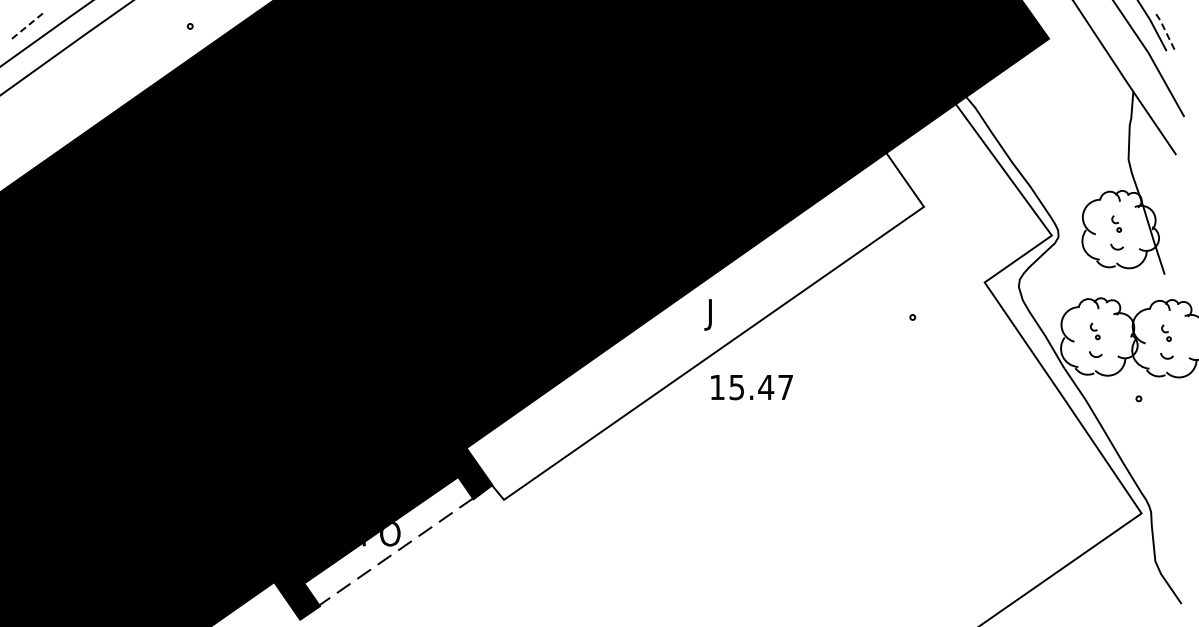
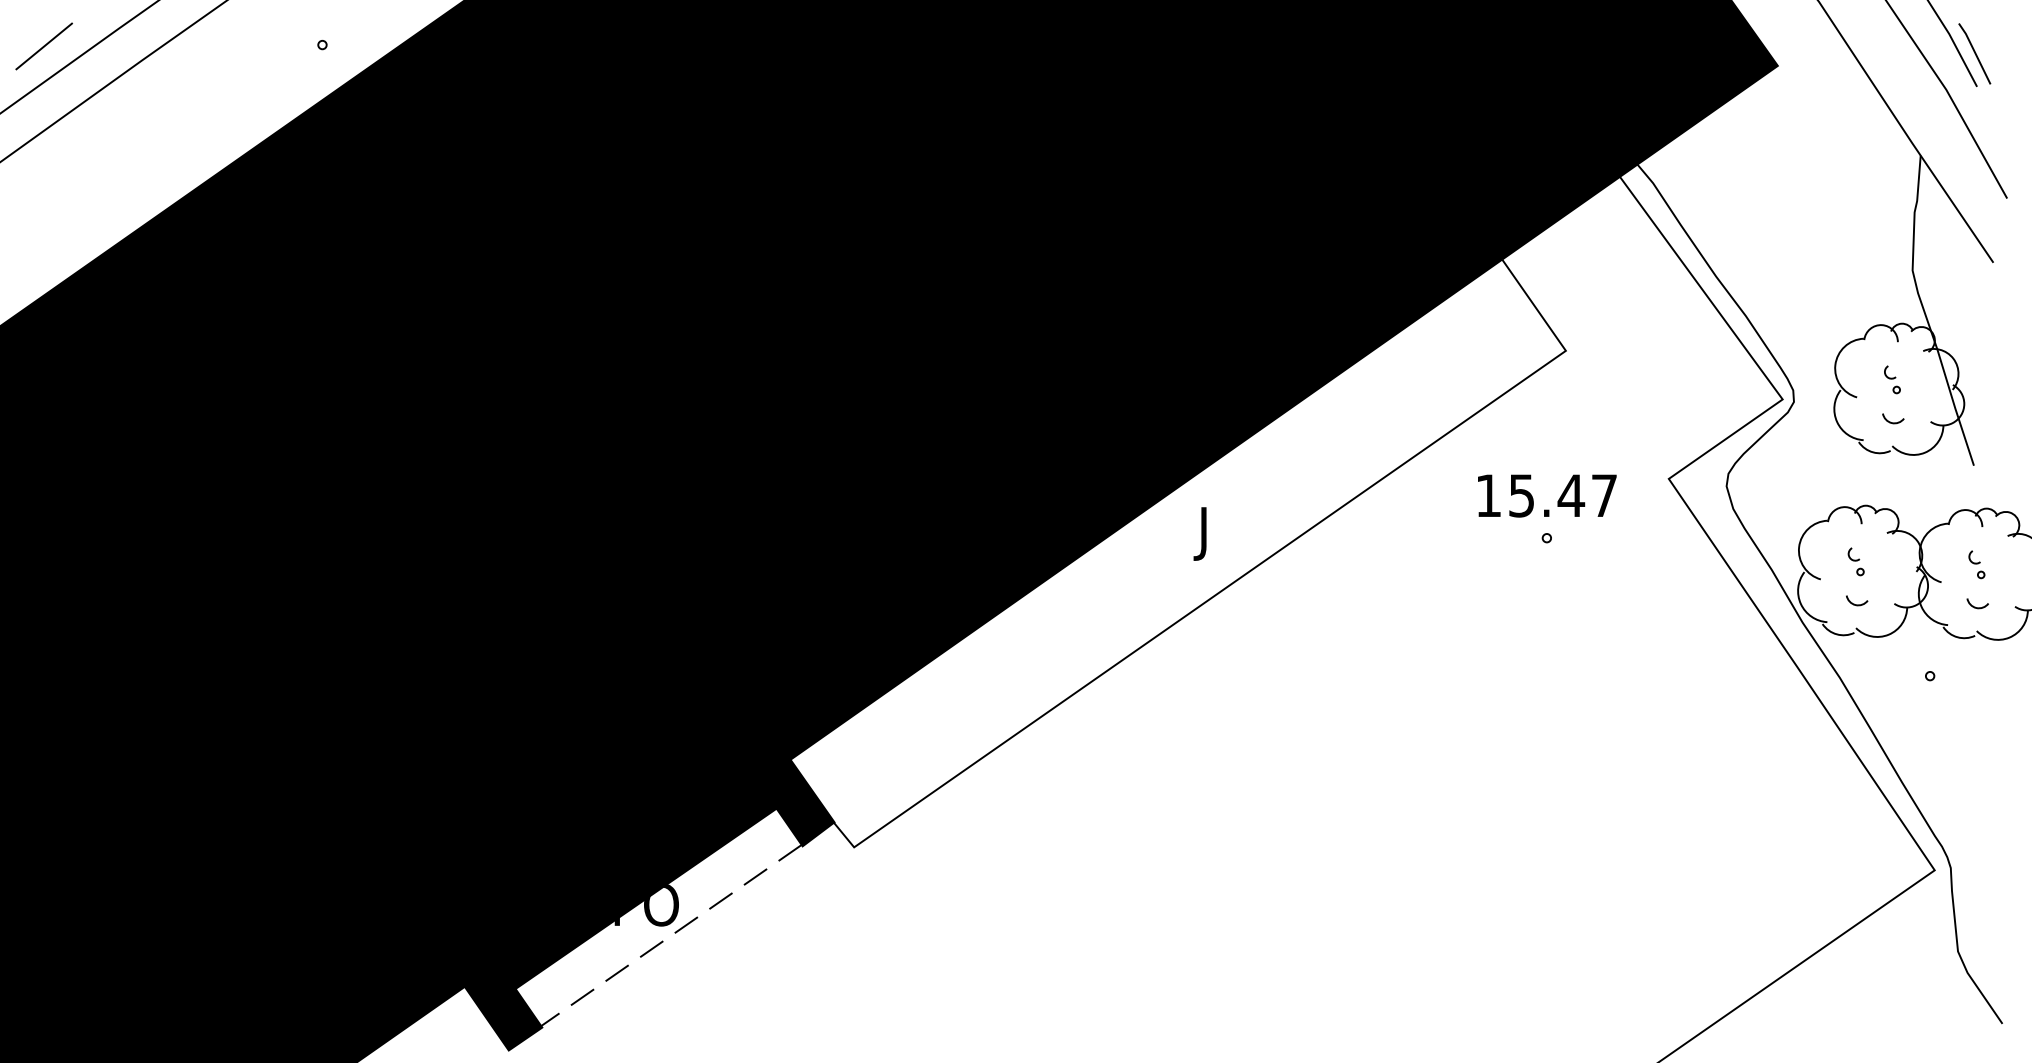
line: (26, 27) -> (44, 46), dashed -> solid
line: (1165, 30) -> (1975, 51), dashed -> solid
text: (751, 387) -> (1546, 495), moved

